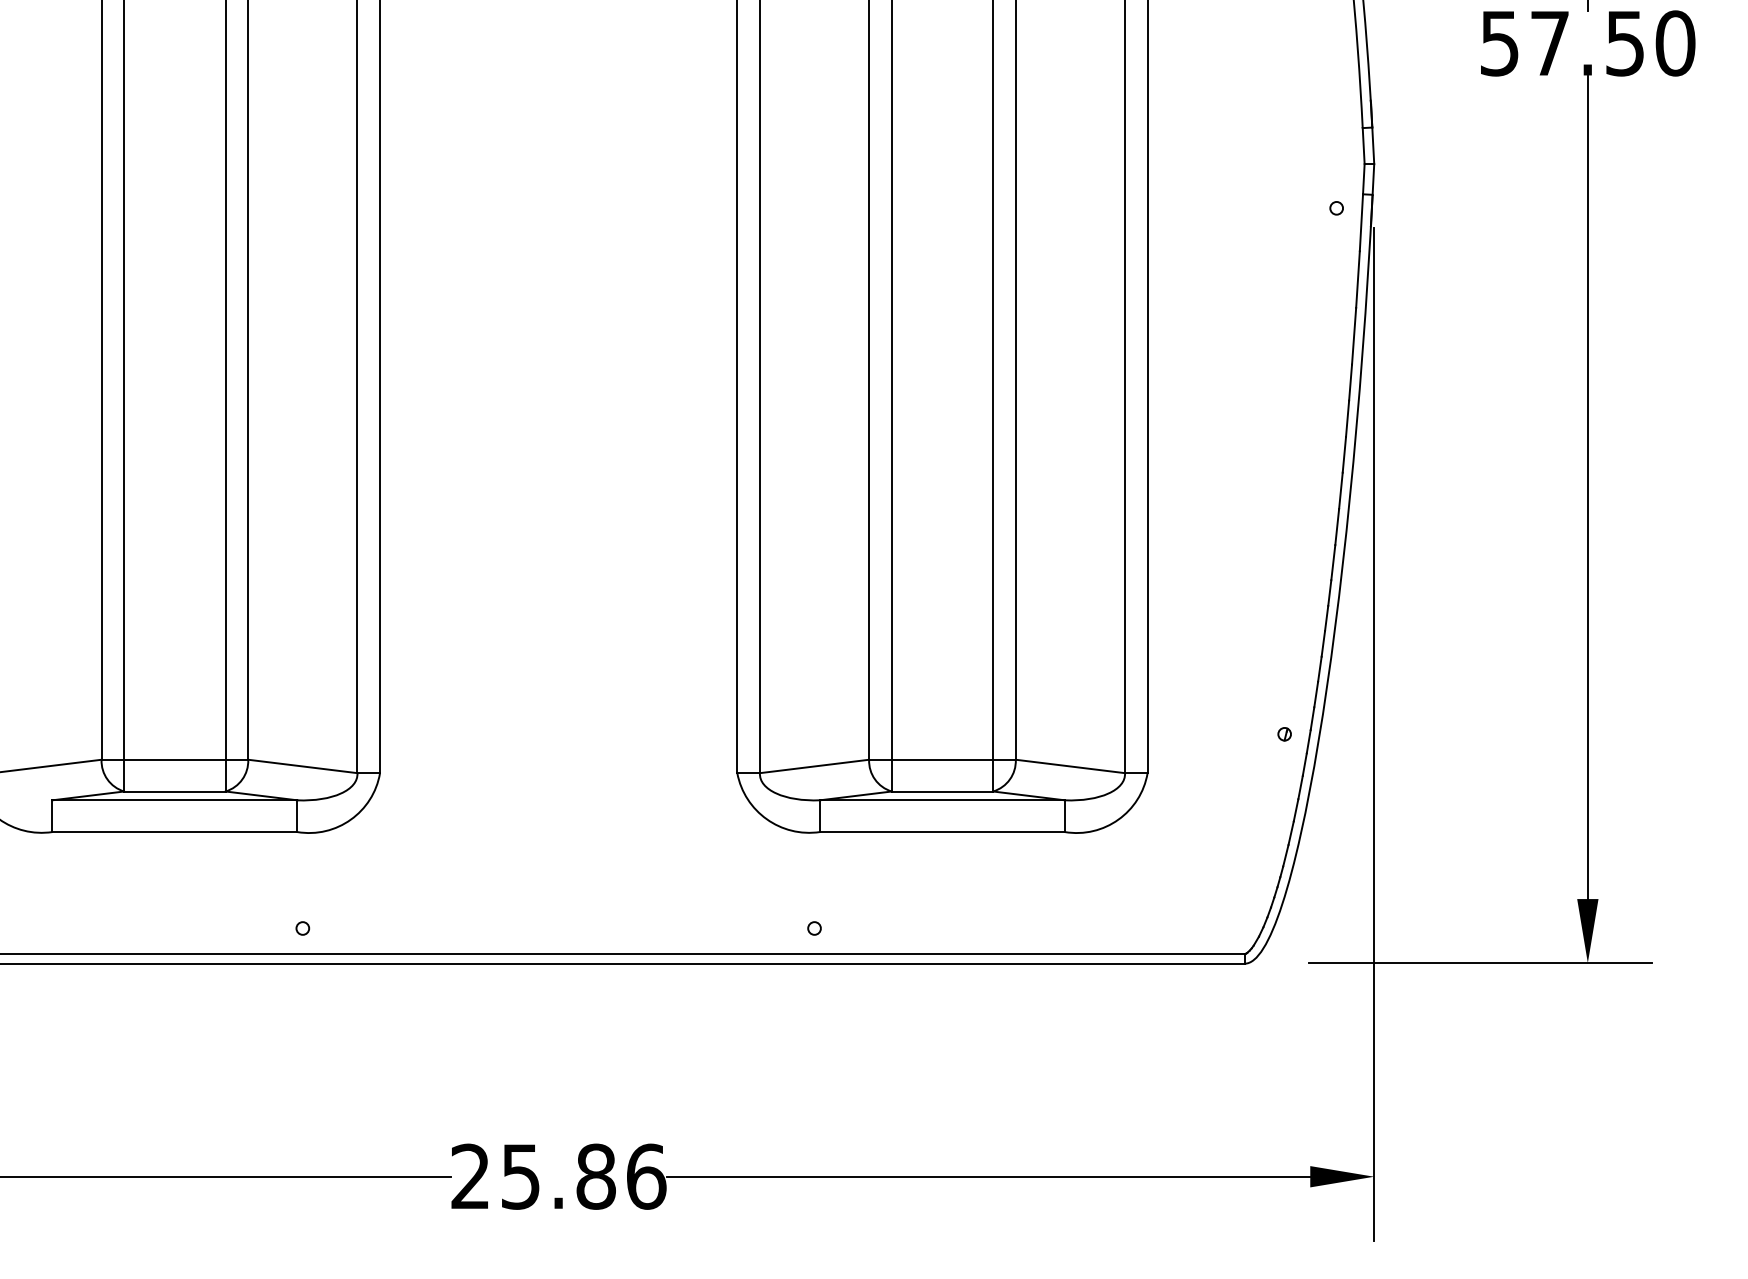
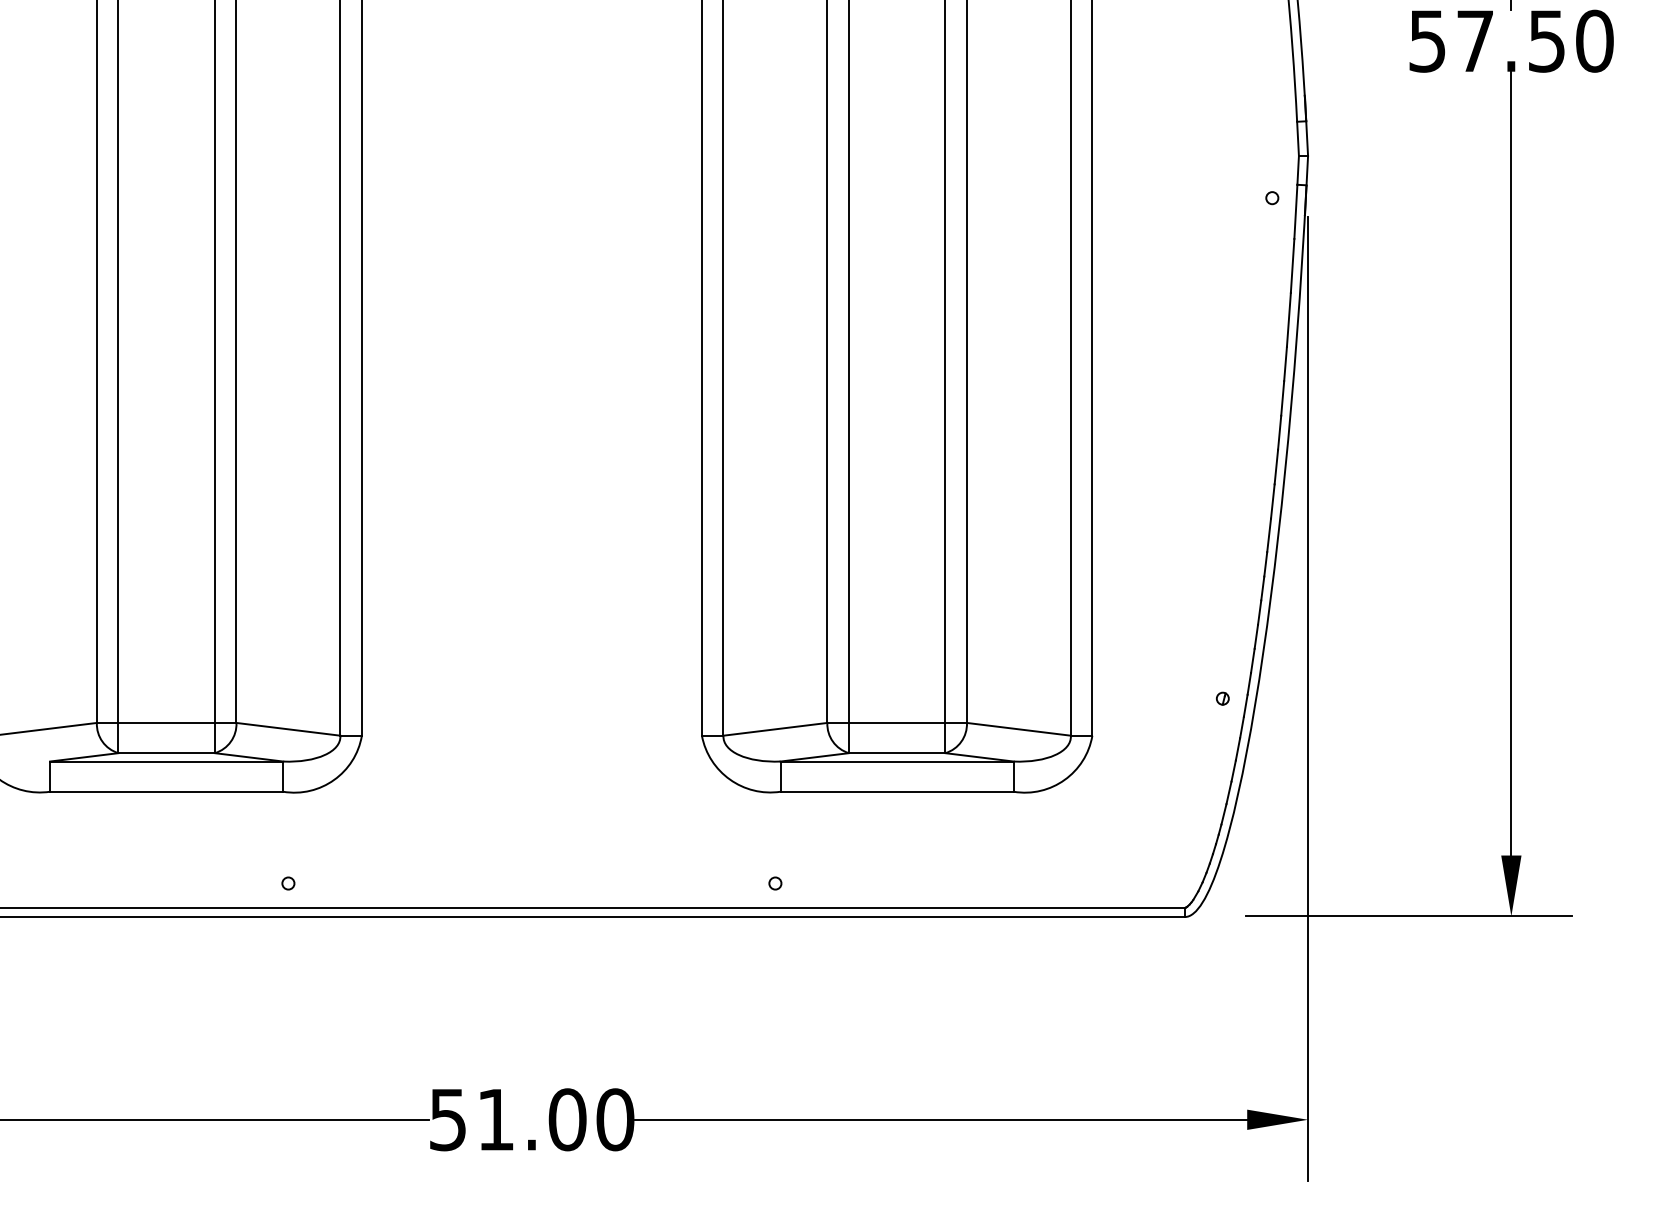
text: (558, 1176) -> (531, 1119), 25.86 -> 51.00

